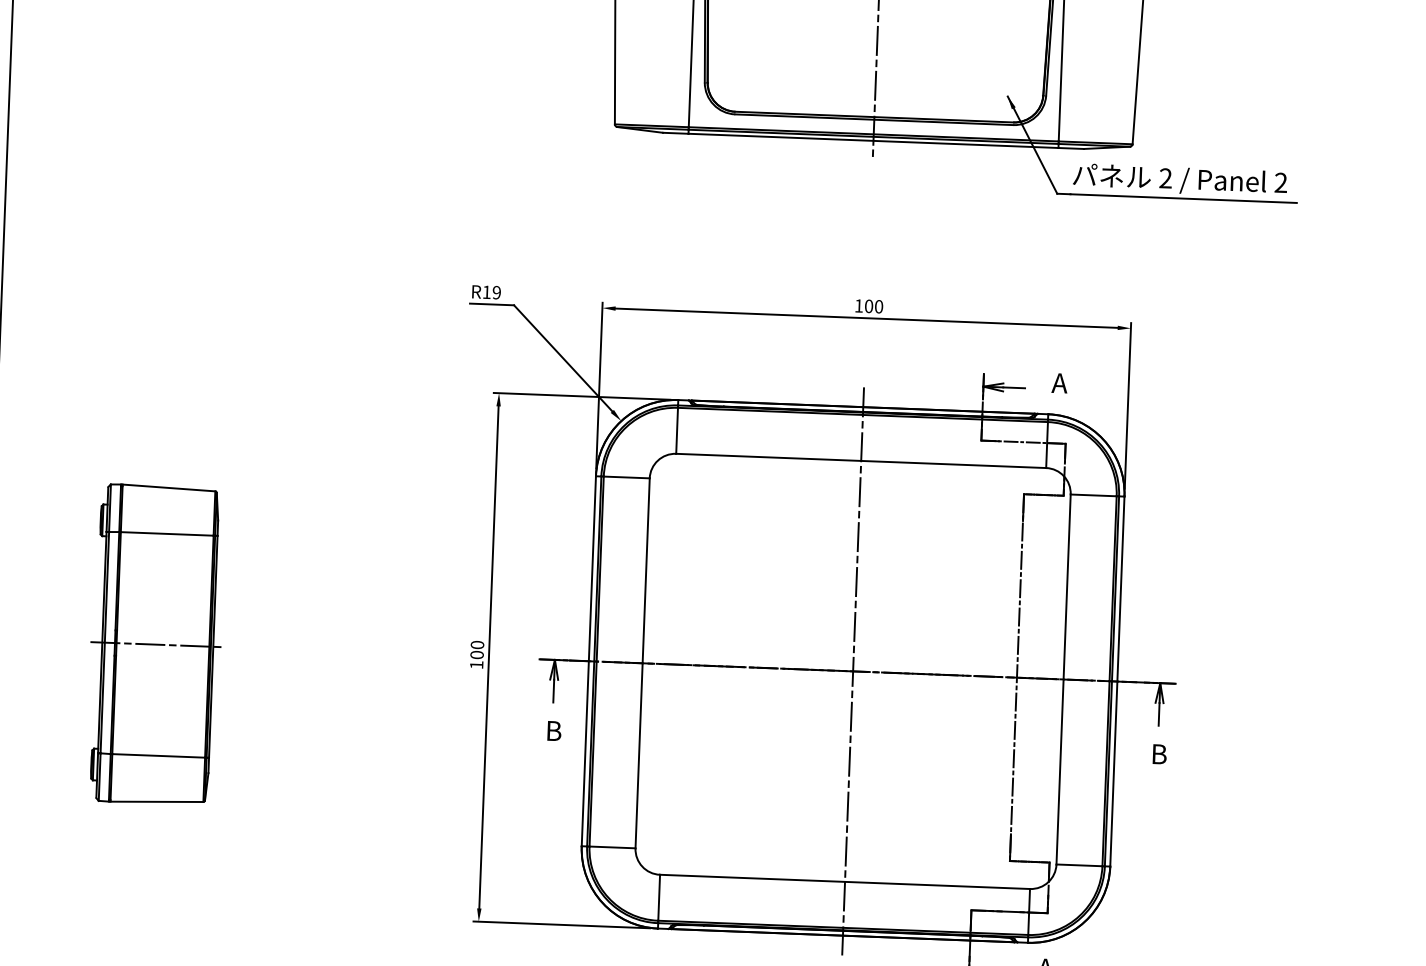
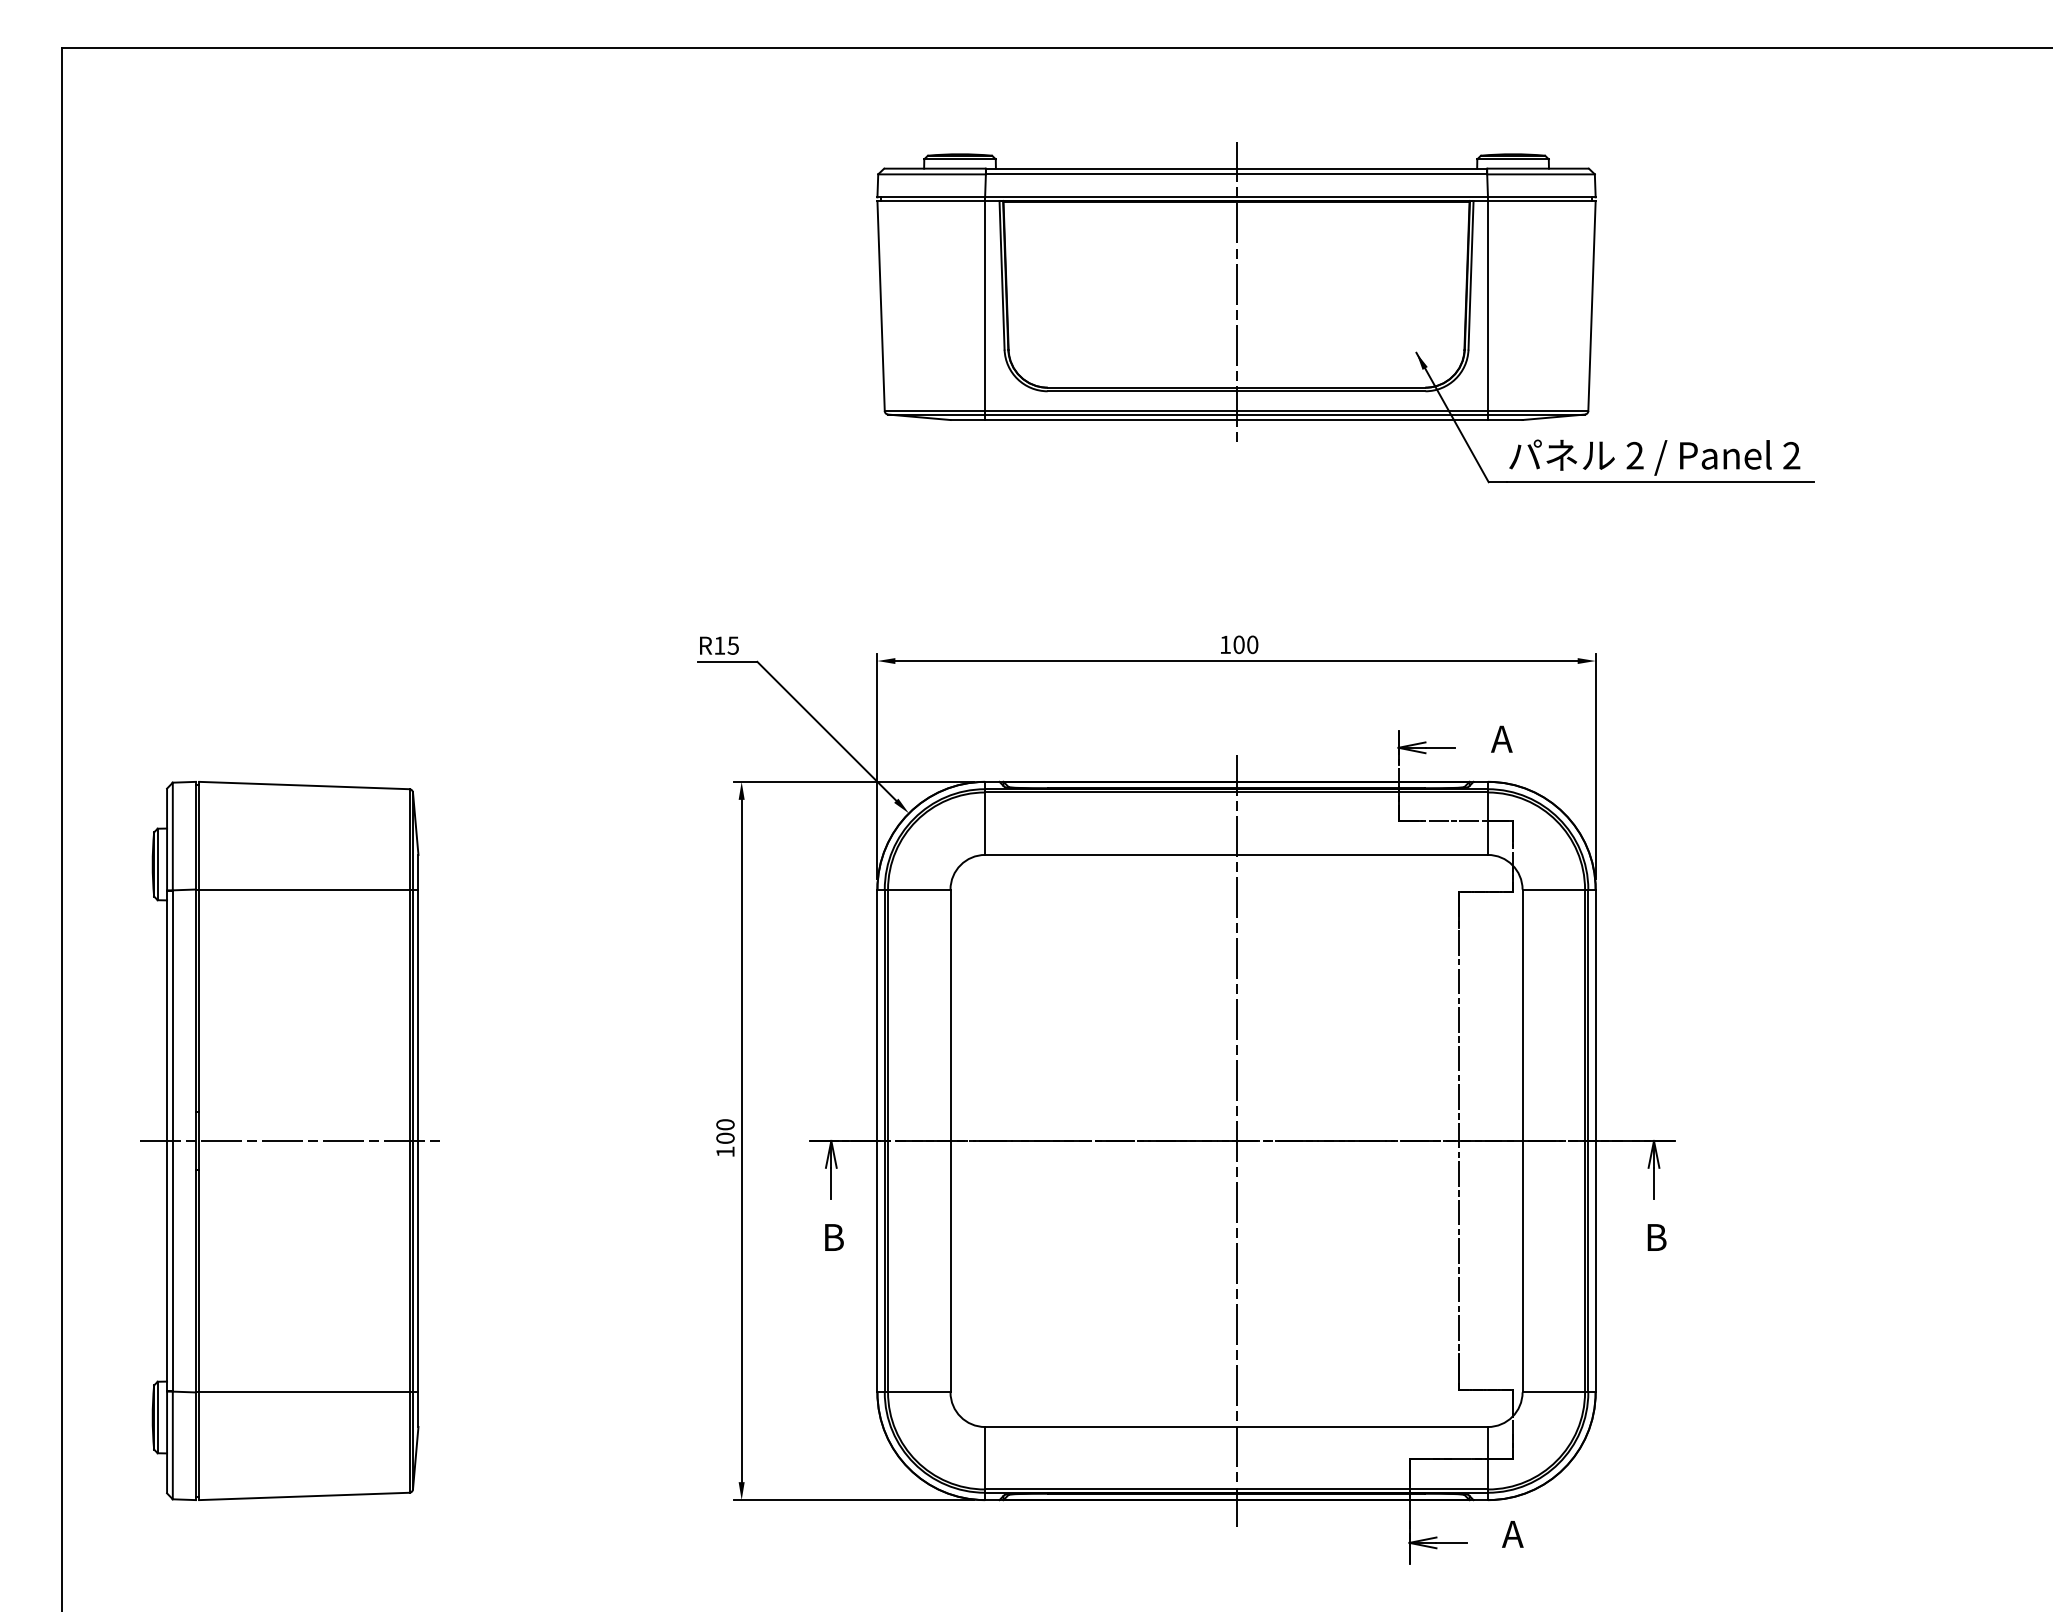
text: (496, 292) -> (732, 645), R19 -> R15
part: (156, 644) -> (289, 1140), size x1.67

